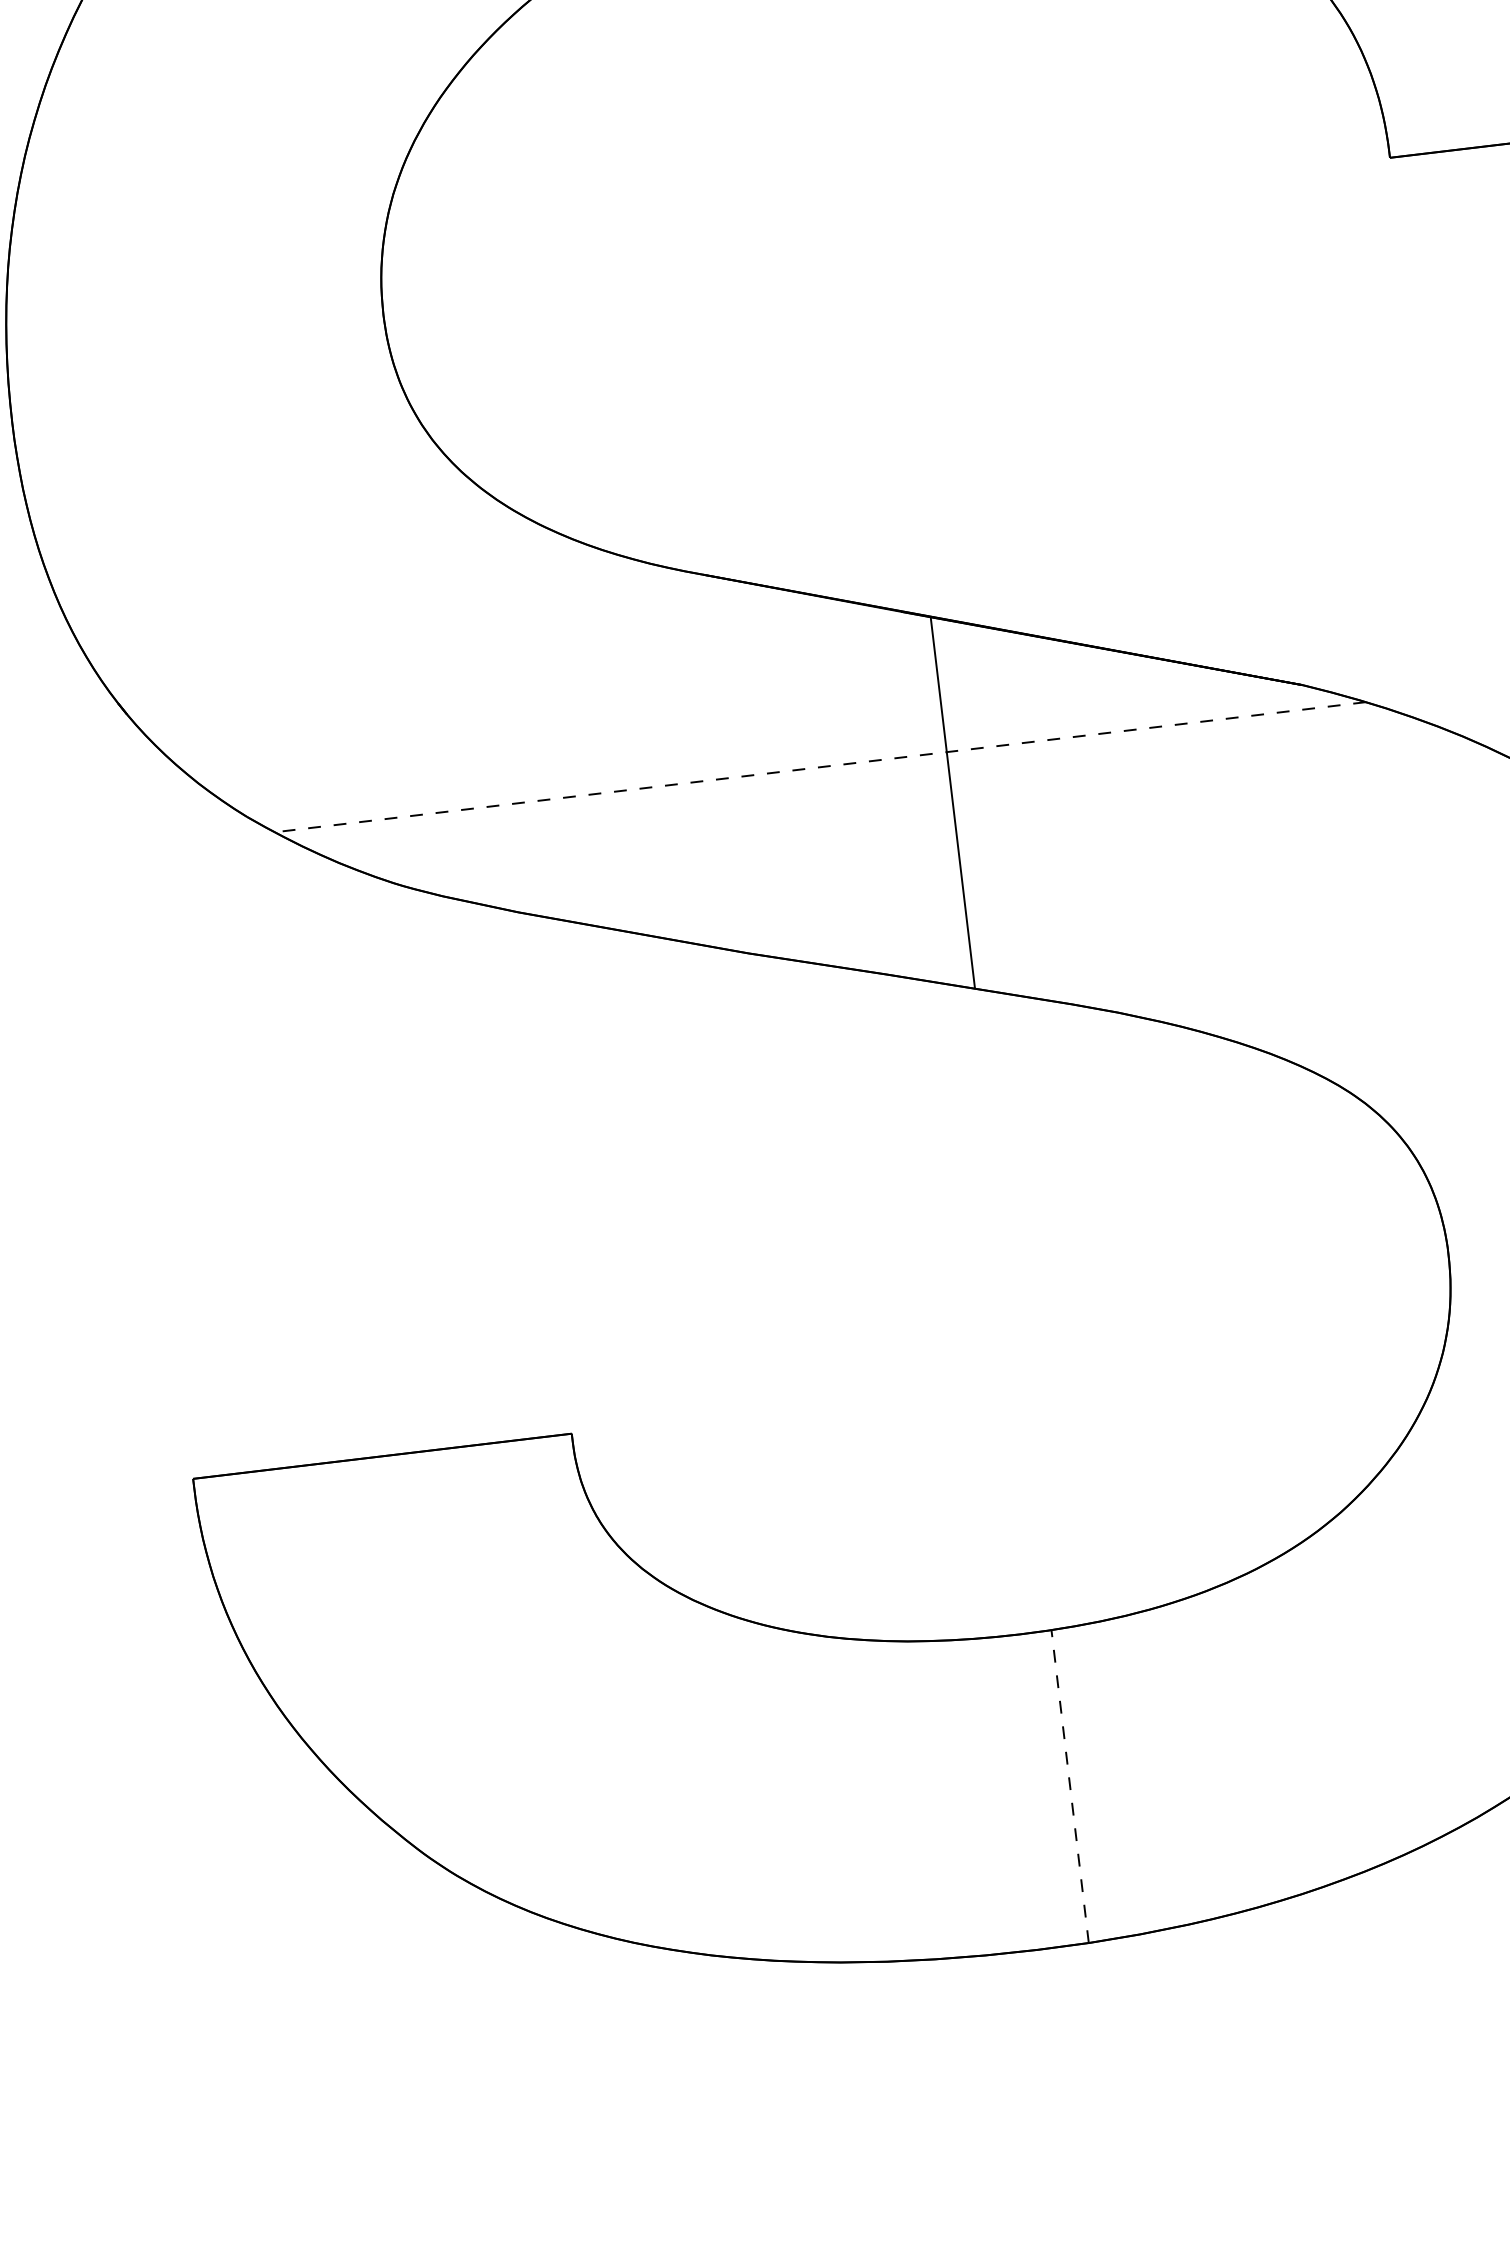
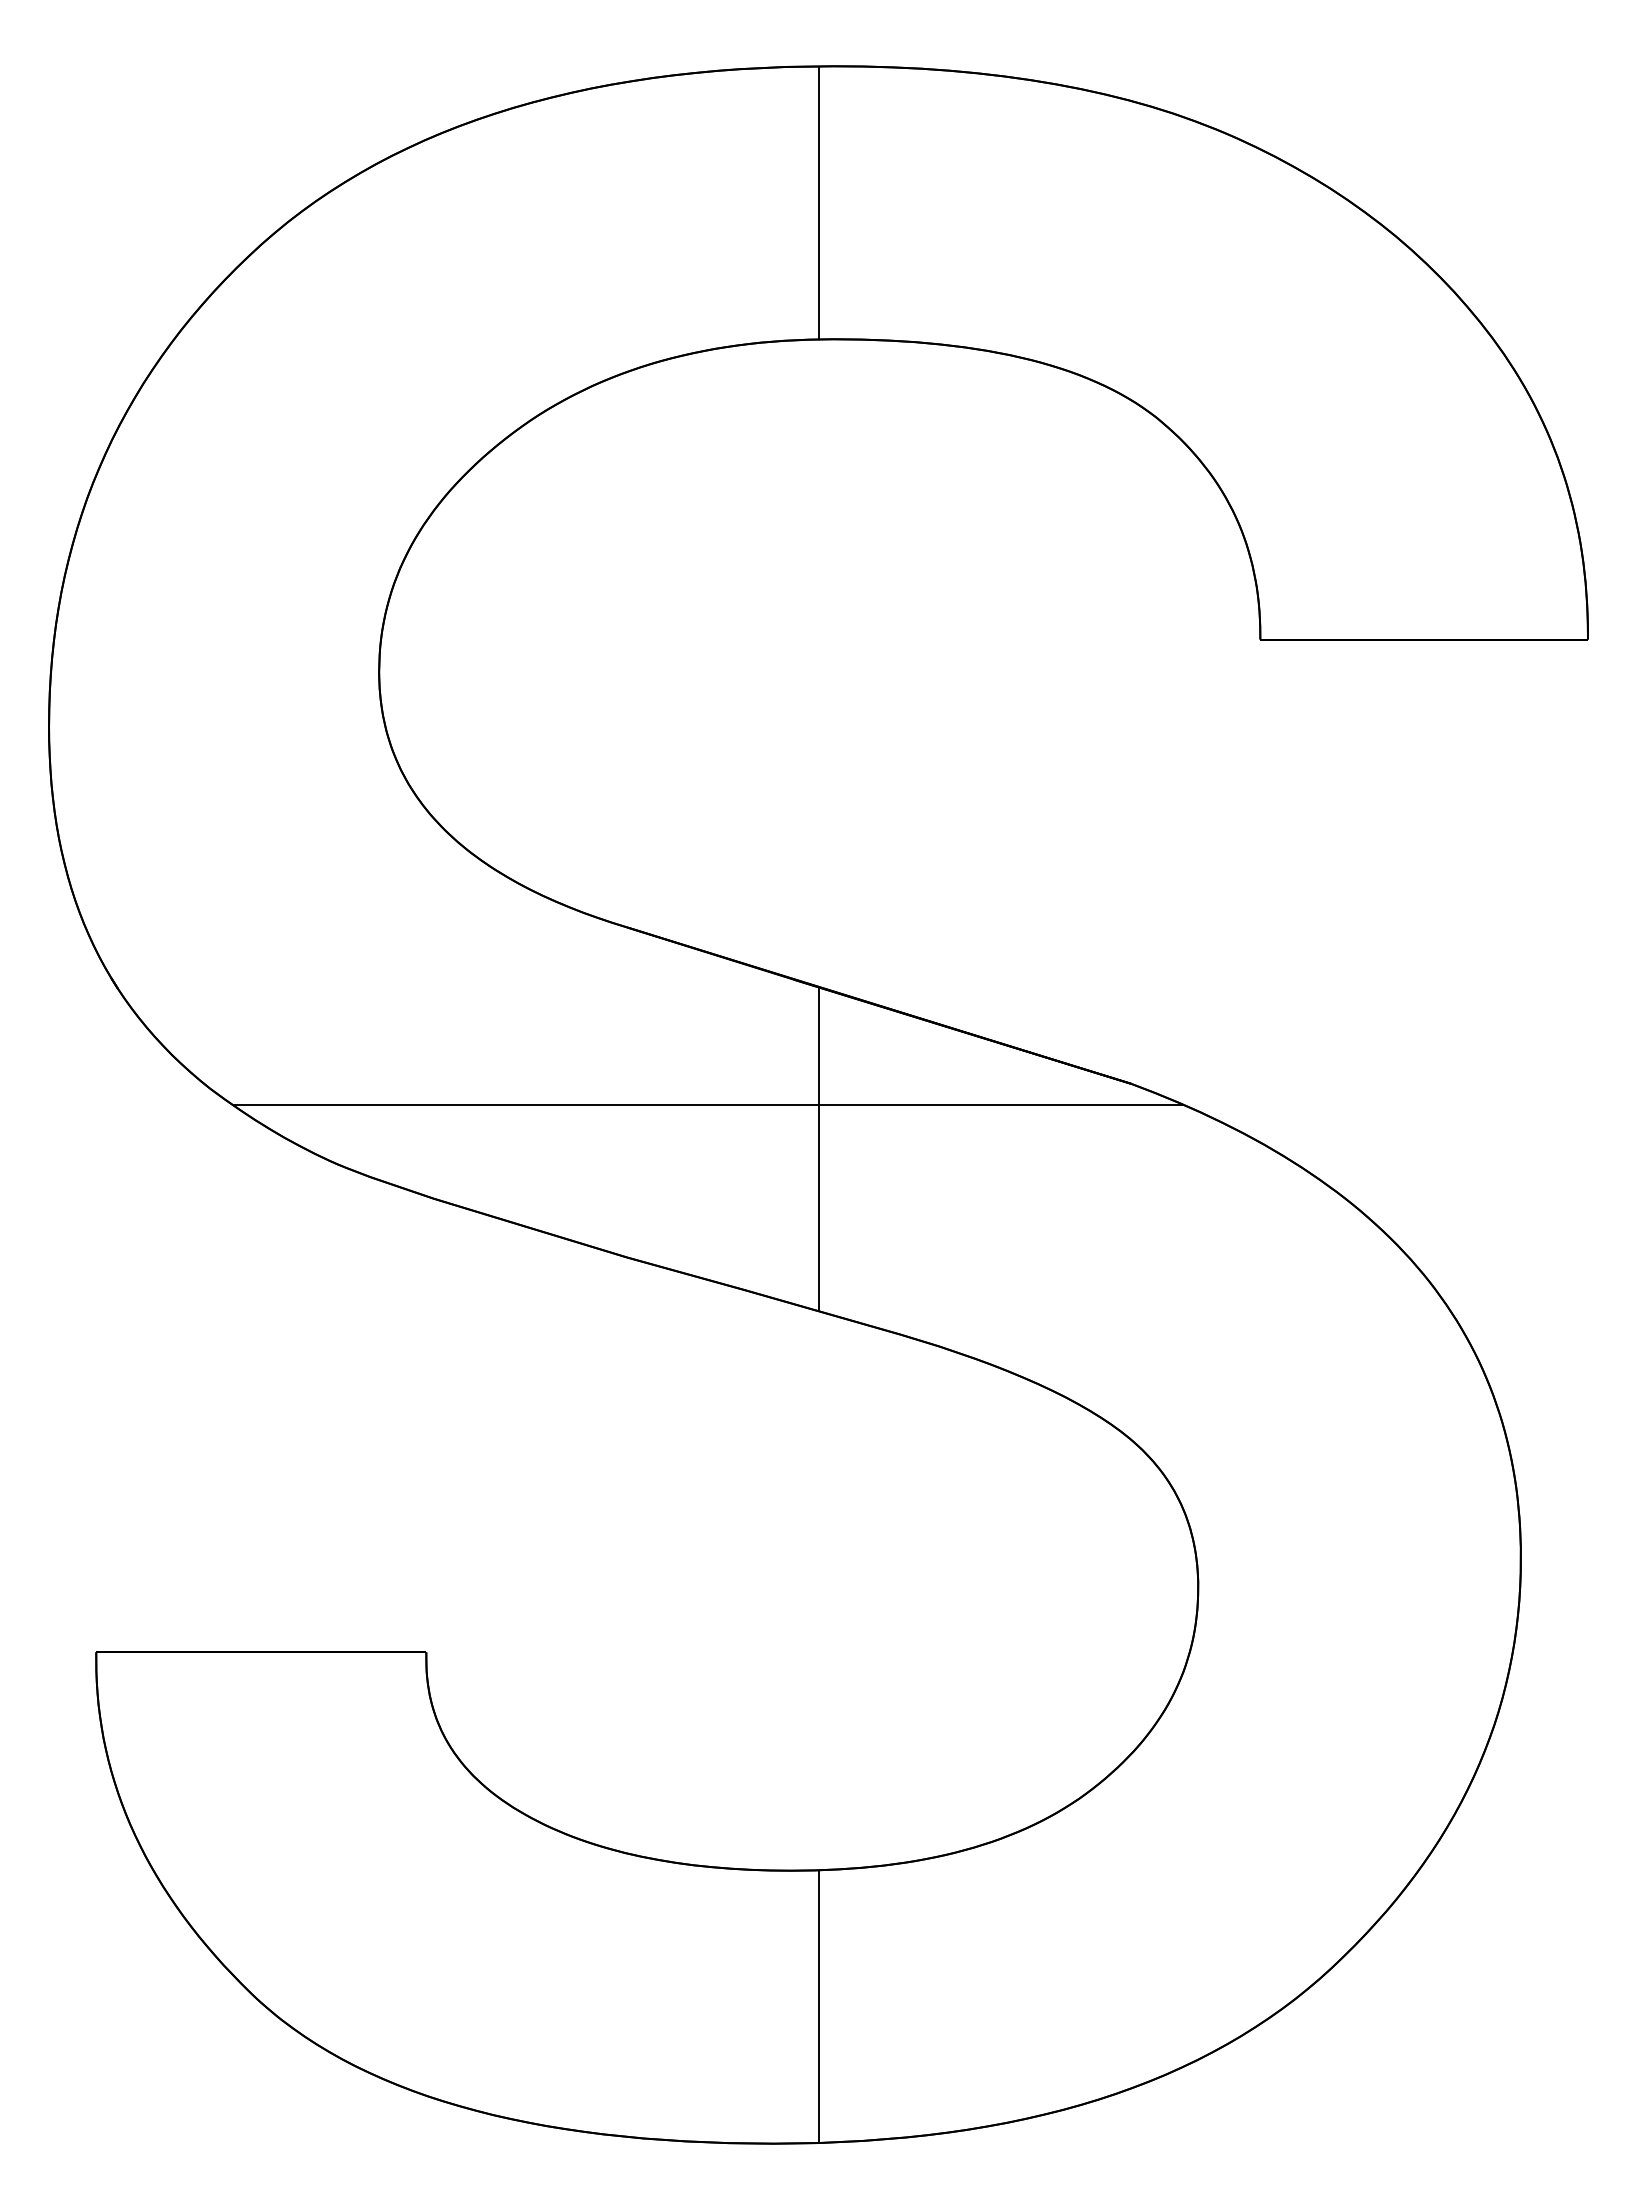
line: (820, 766) -> (708, 1104), dashed -> solid
line: (1070, 1786) -> (818, 2006), dashed -> solid

